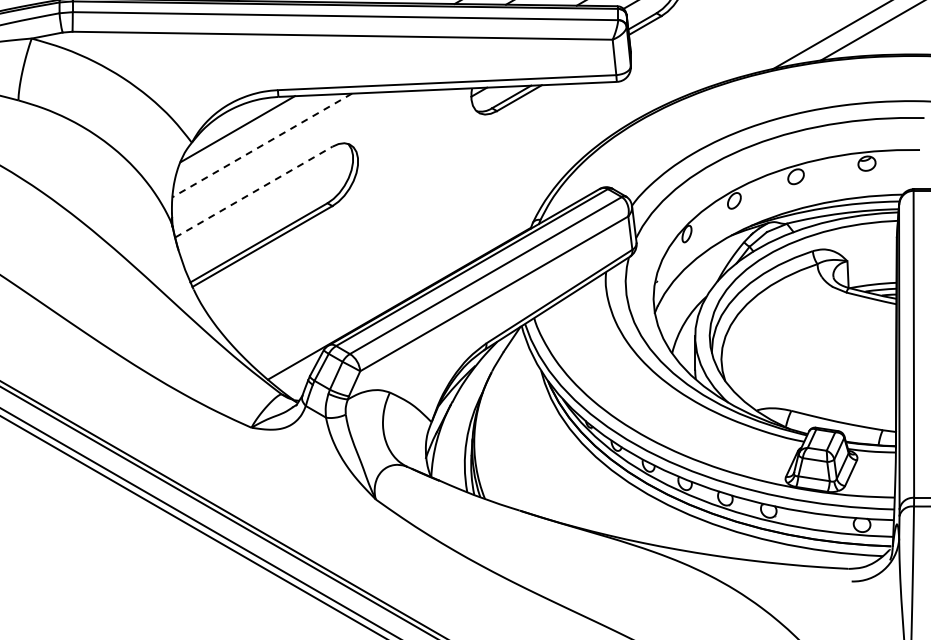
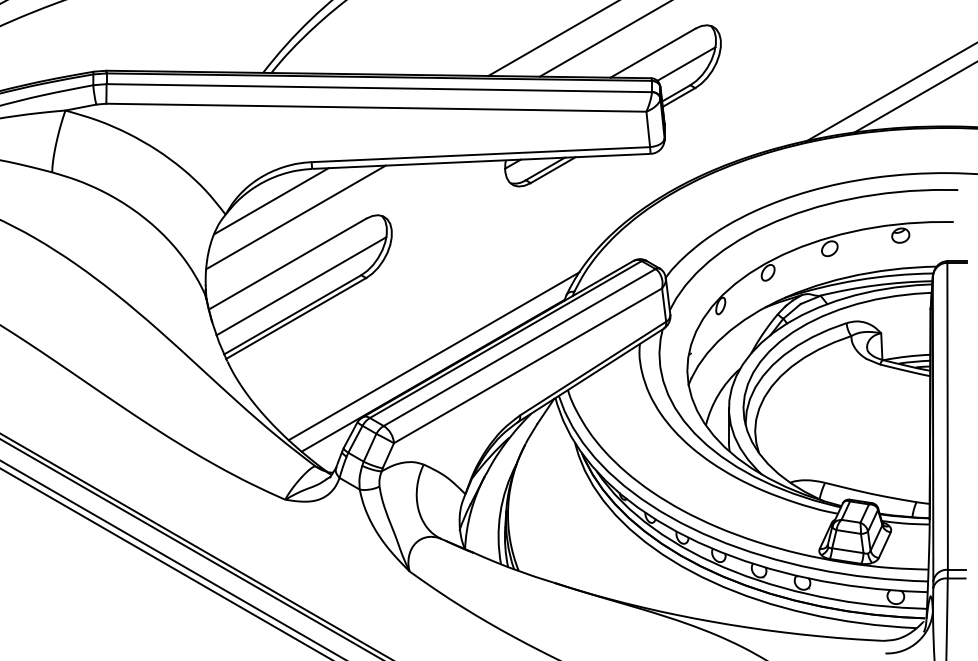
line: (262, 145) -> (296, 217), dashed -> solid
line: (253, 192) -> (287, 264), dashed -> solid
line: (267, 214) -> (301, 286), added
line: (399, 284) -> (433, 356), added

